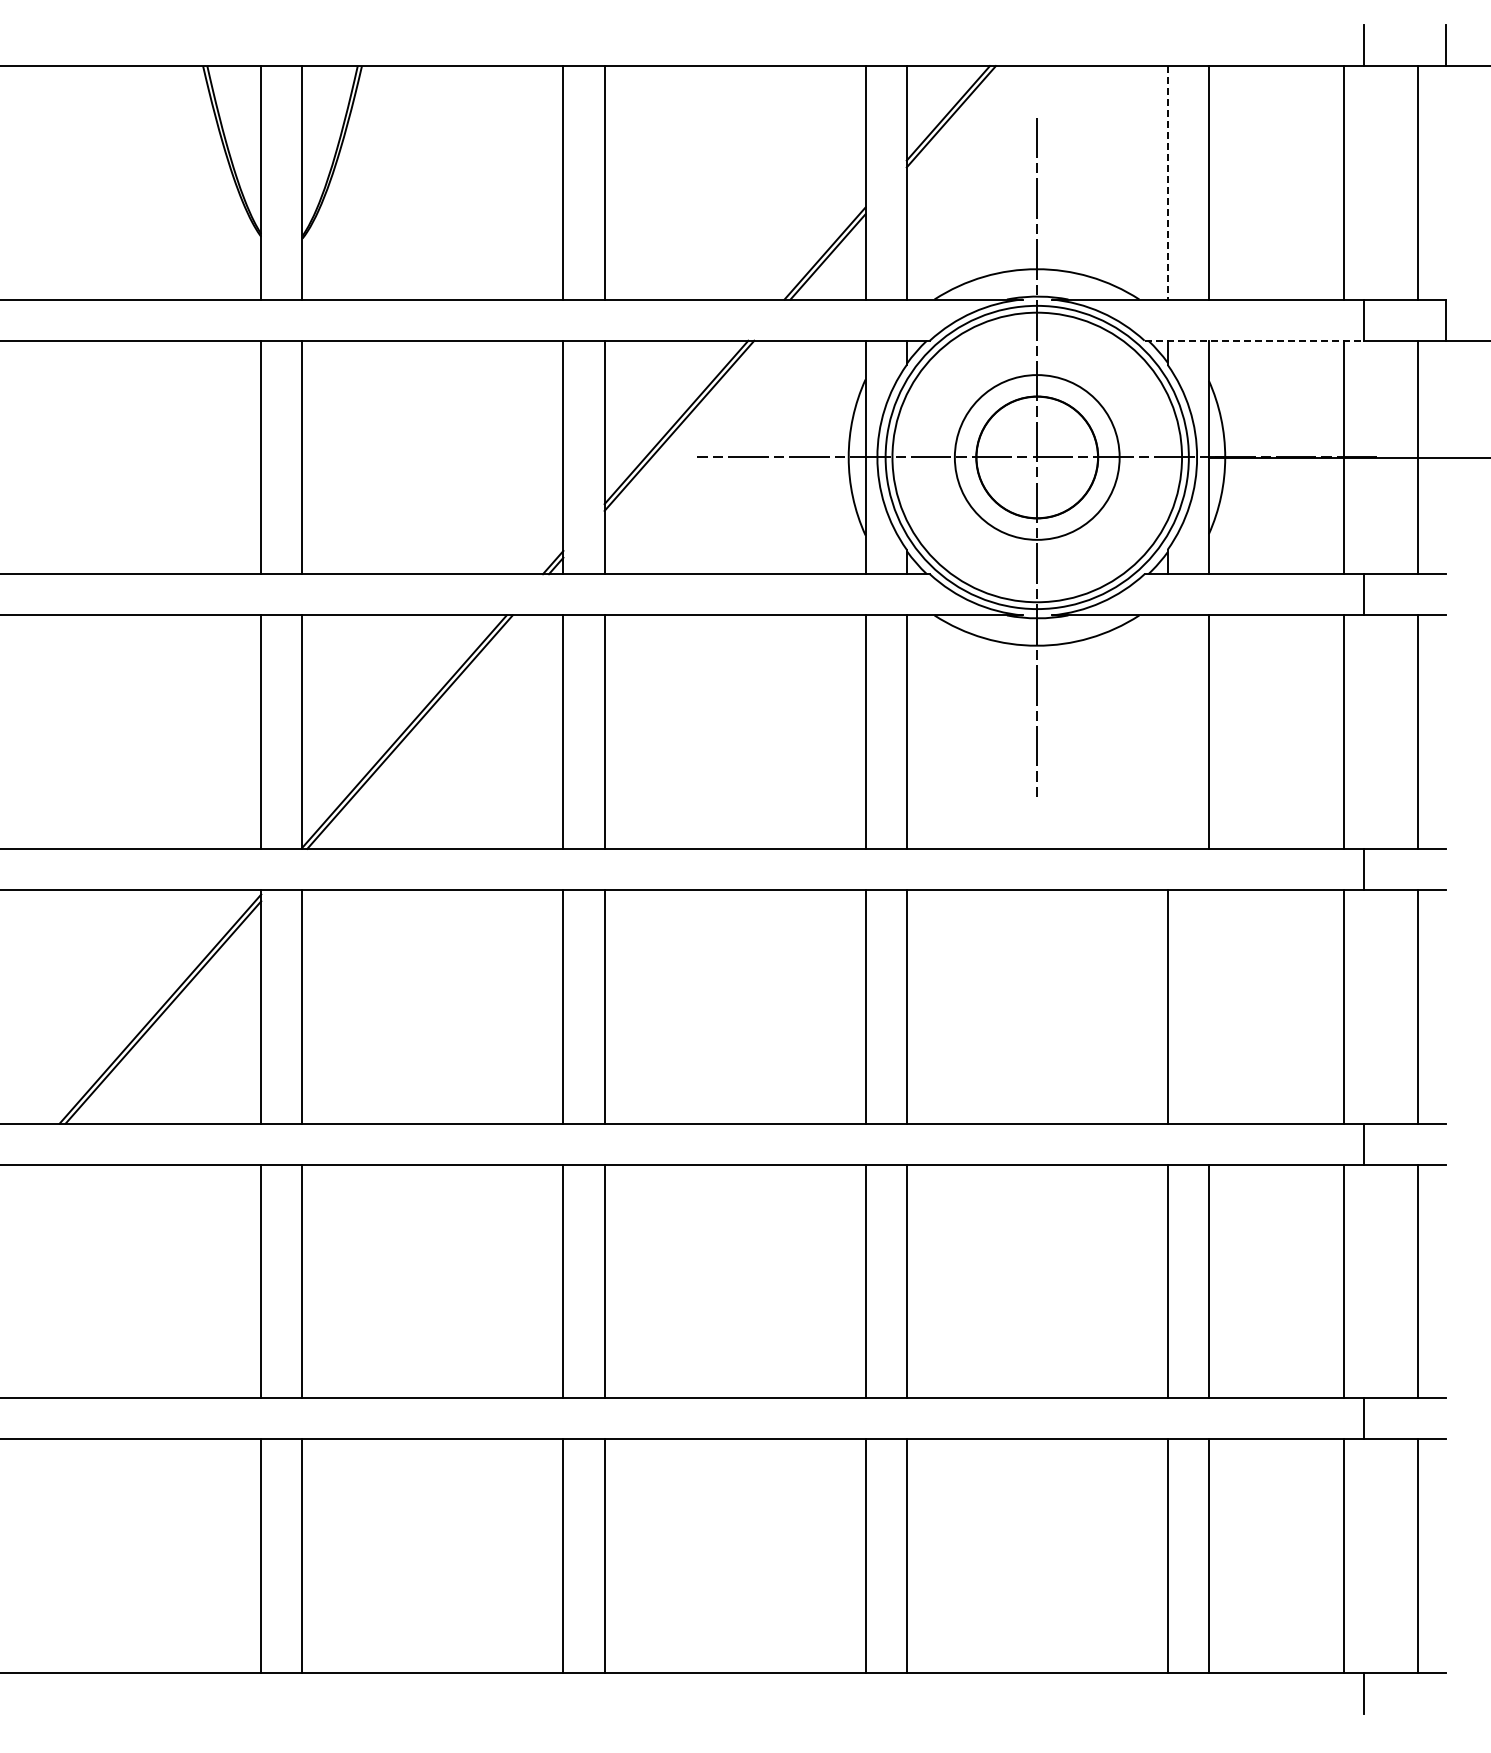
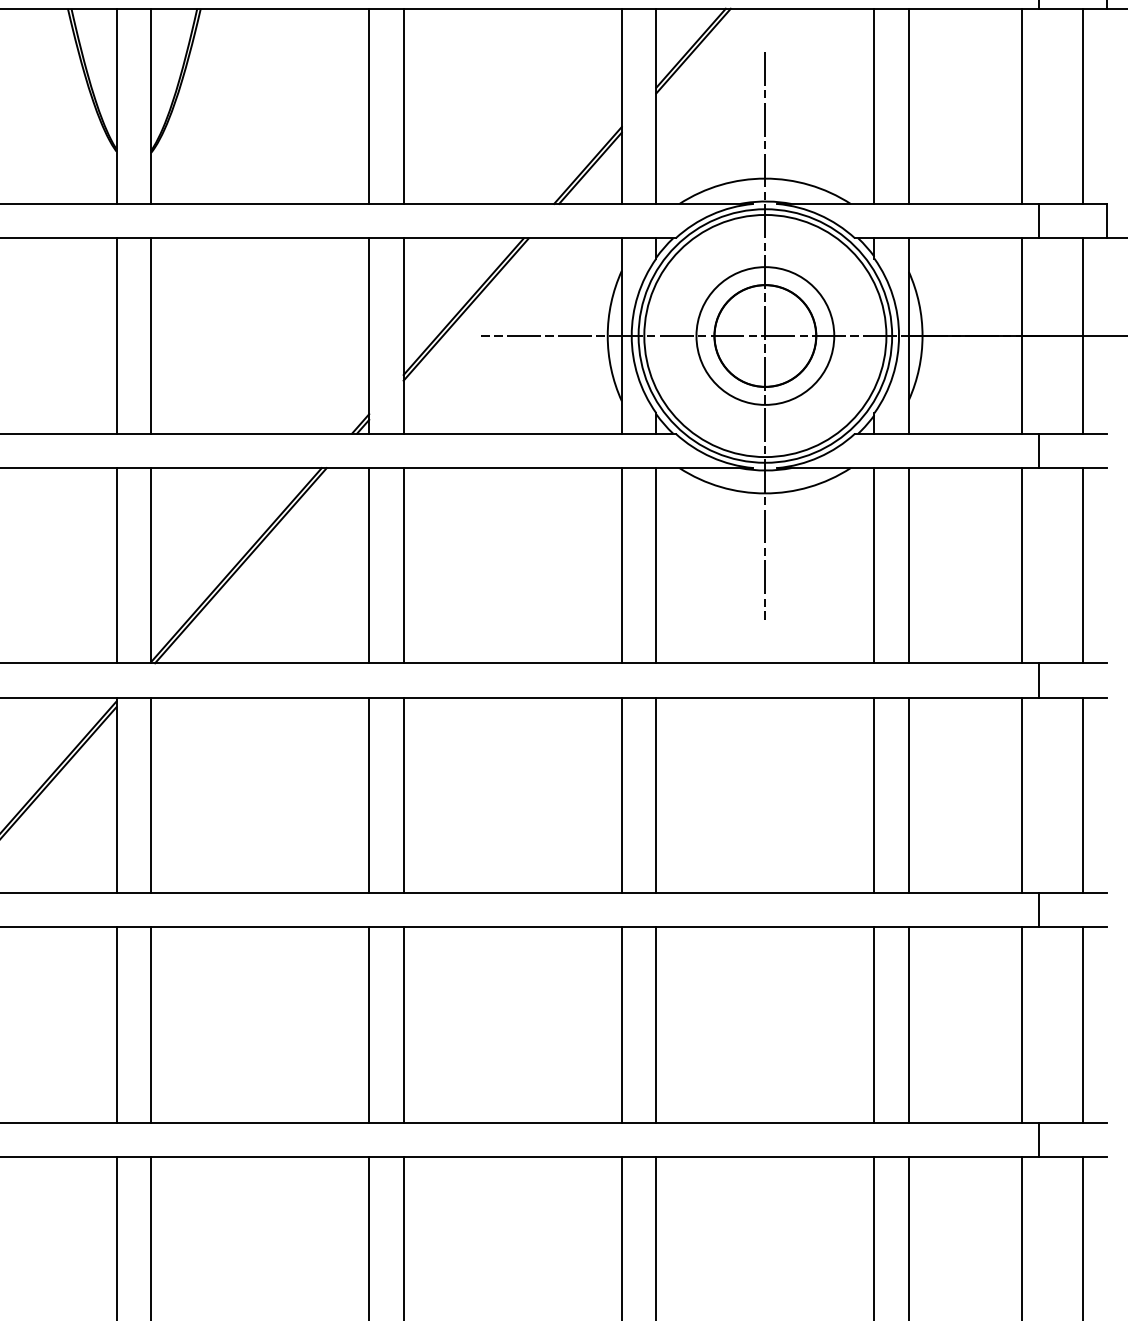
line: (1167, 182) -> (874, 106), dashed -> solid
line: (1254, 340) -> (947, 238), dashed -> solid
line: (1167, 731) -> (874, 565), added
line: (1208, 1006) -> (908, 795), added

